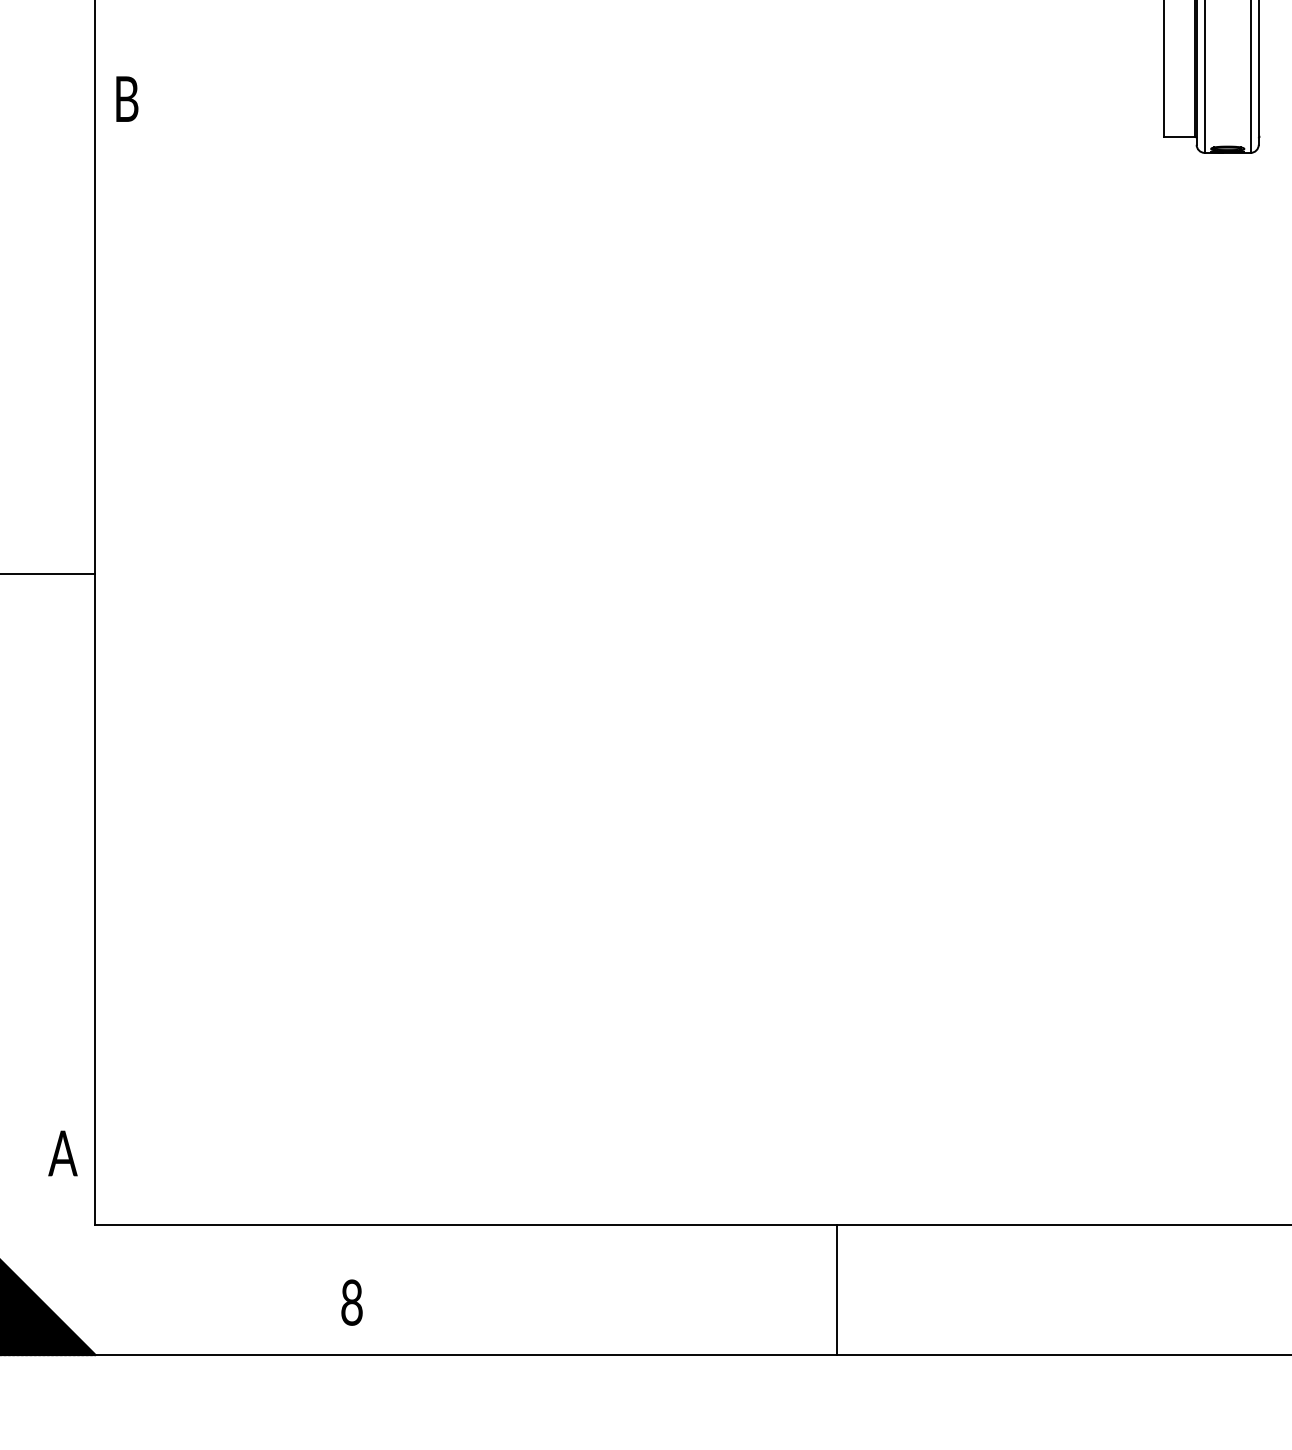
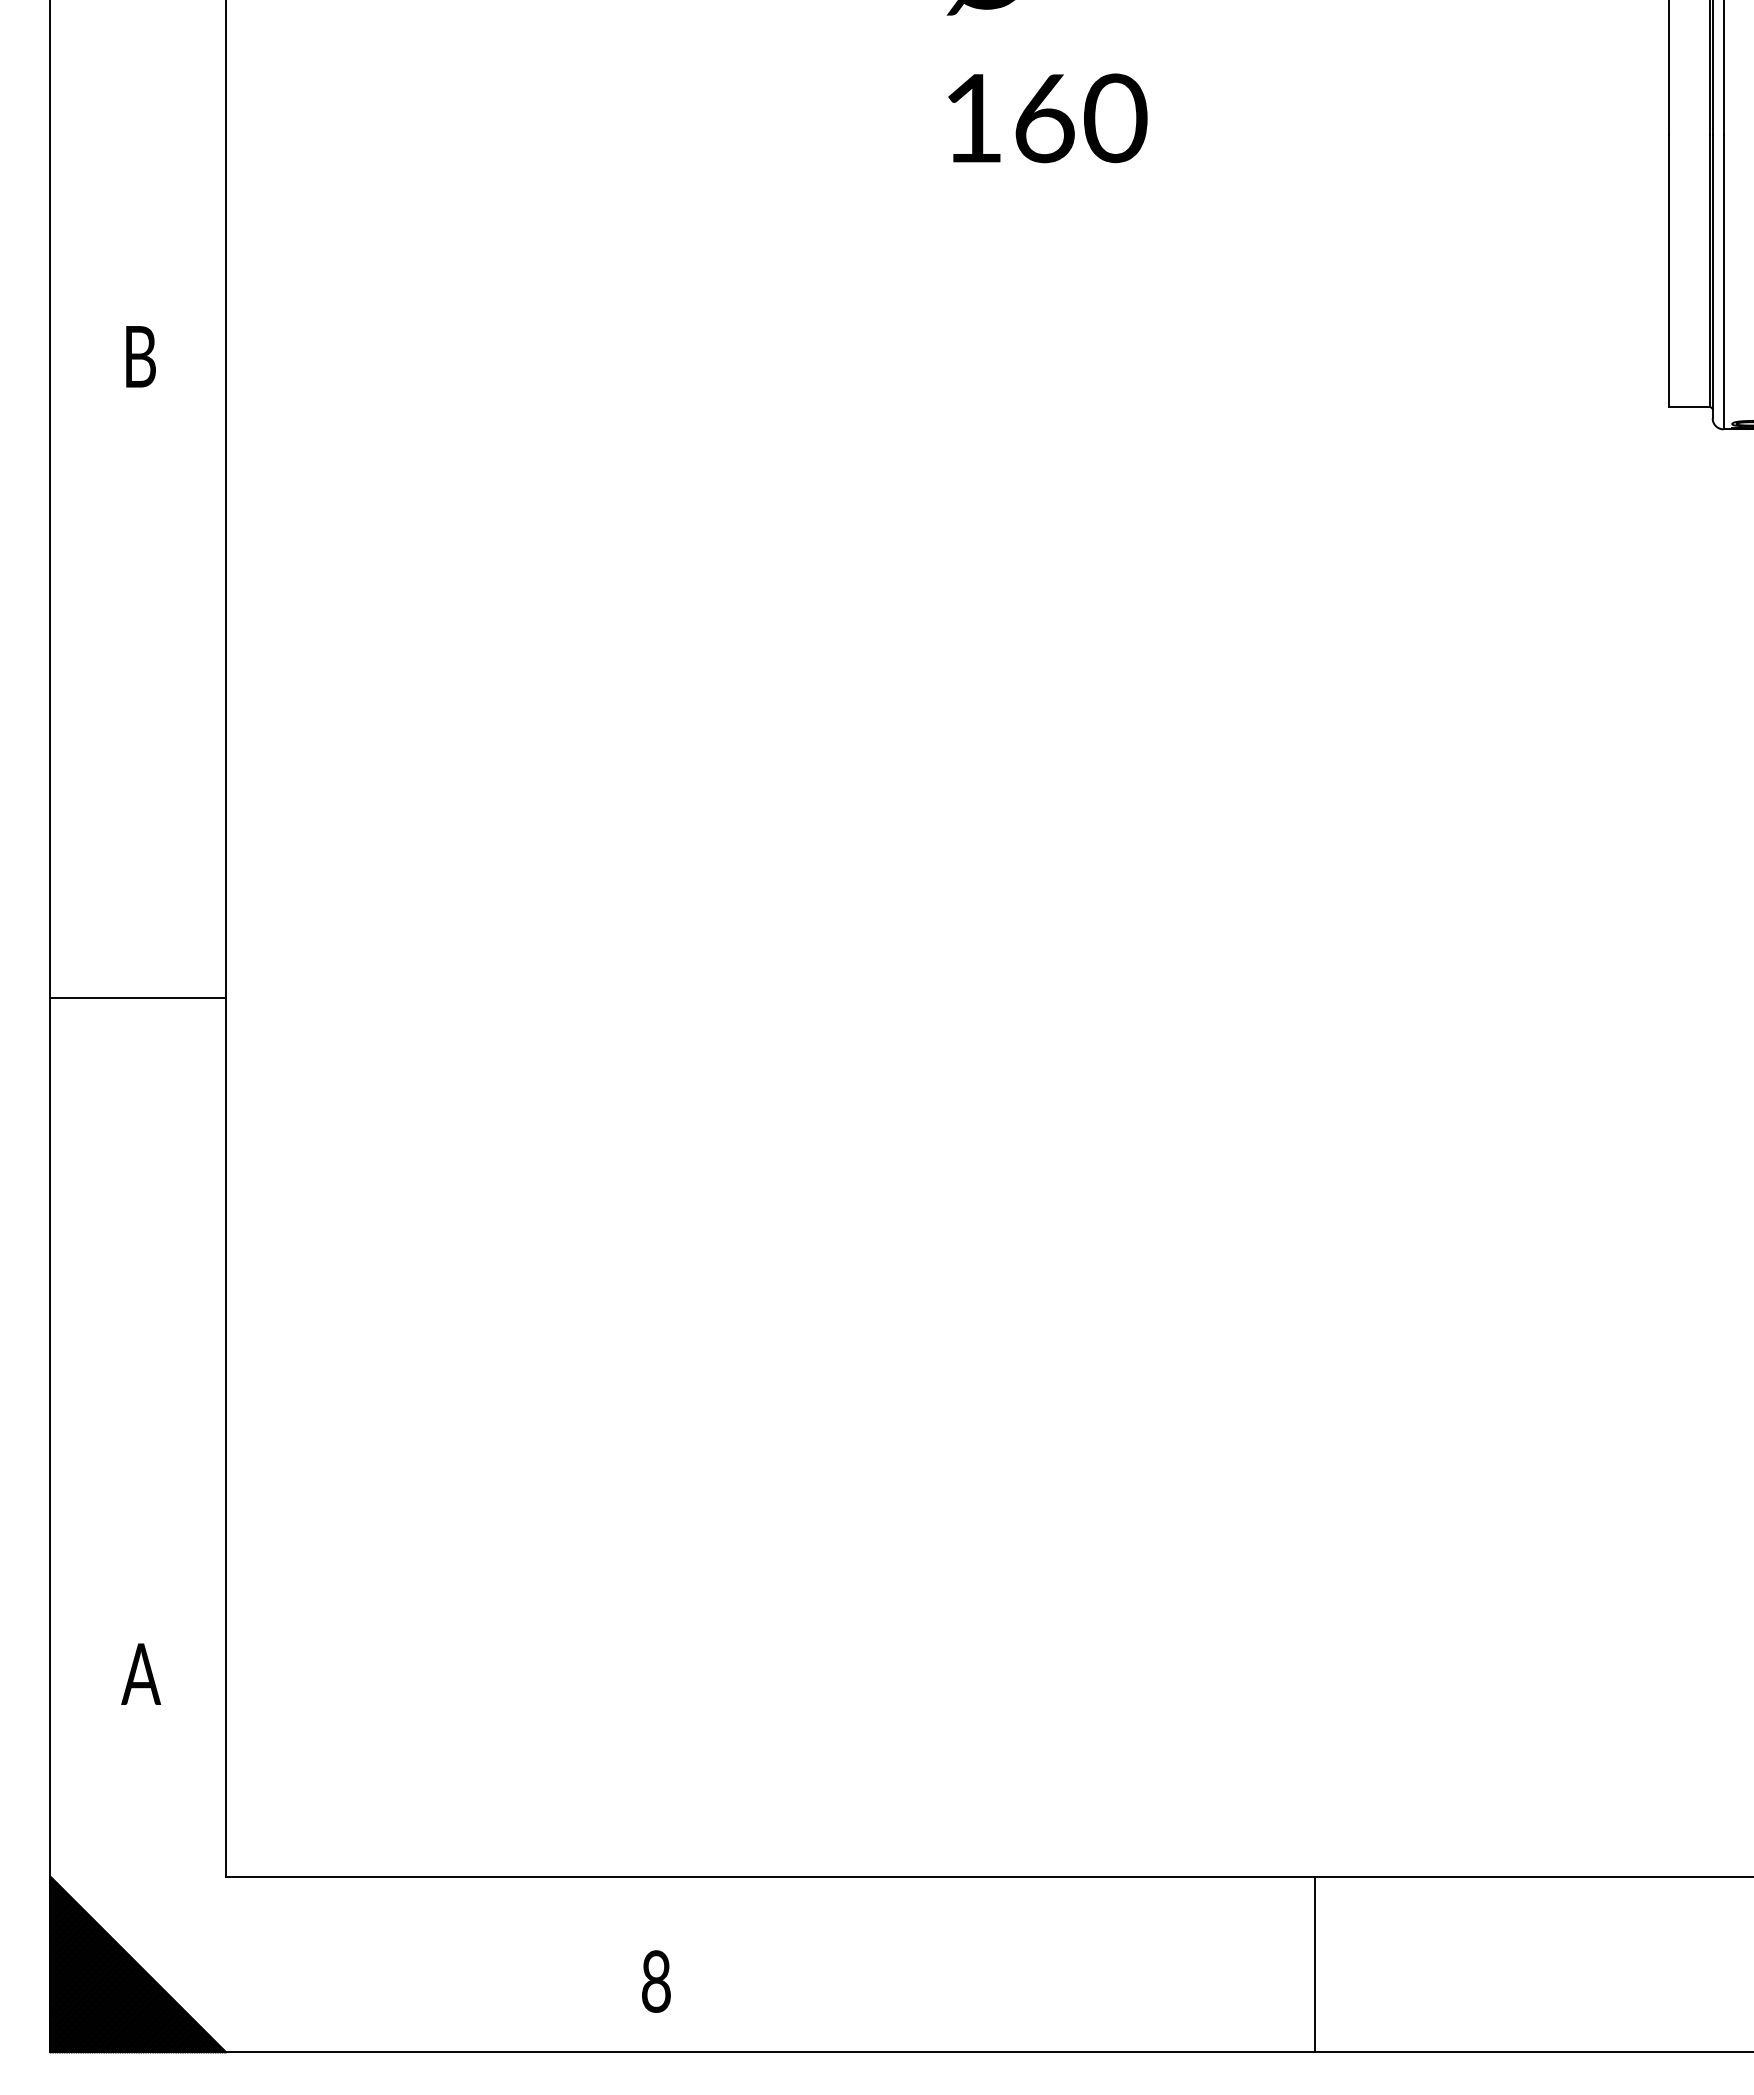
text: (126, 98) -> (140, 356), moved
text: (63, 1152) -> (141, 1673), moved
line: (836, 1289) -> (1314, 1964), moved
text: (352, 1302) -> (656, 1981), moved

